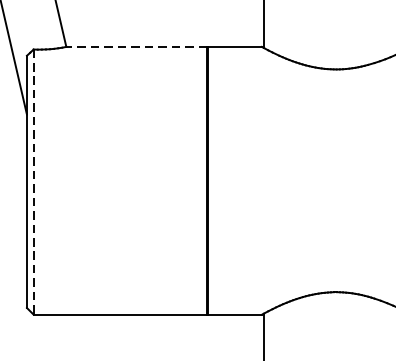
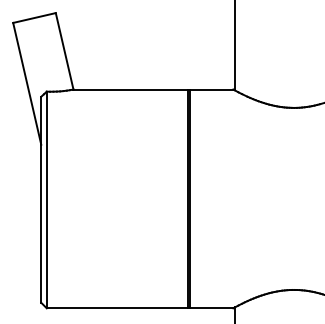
line: (136, 46) -> (130, 89), dashed -> solid
line: (33, 182) -> (46, 200), dashed -> solid

